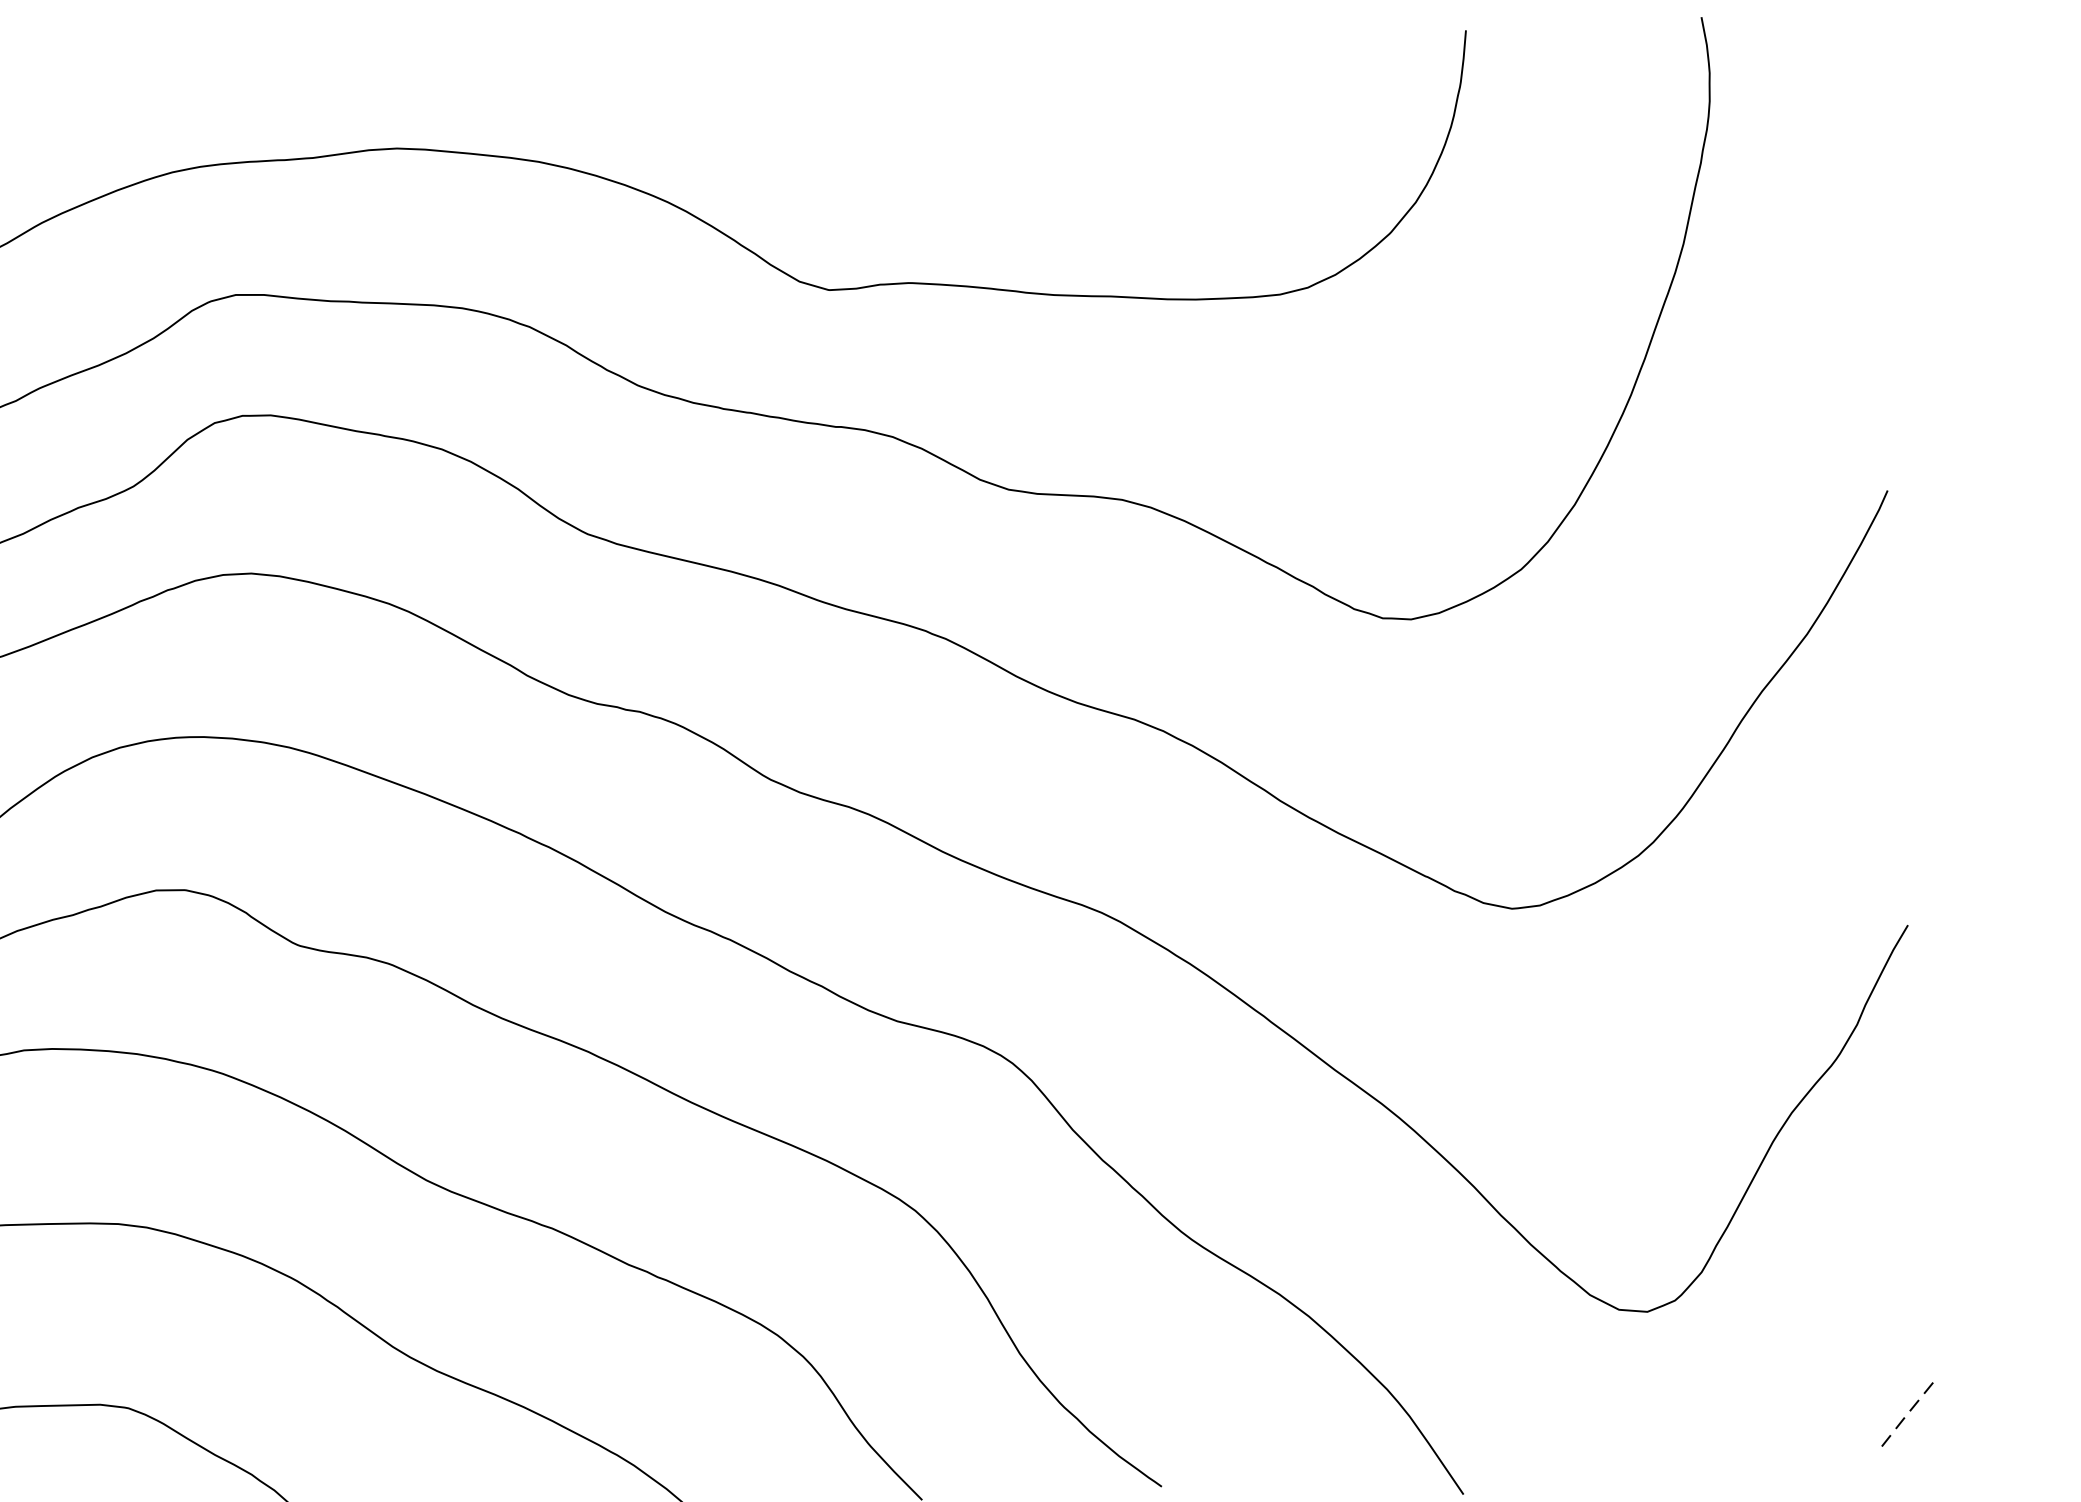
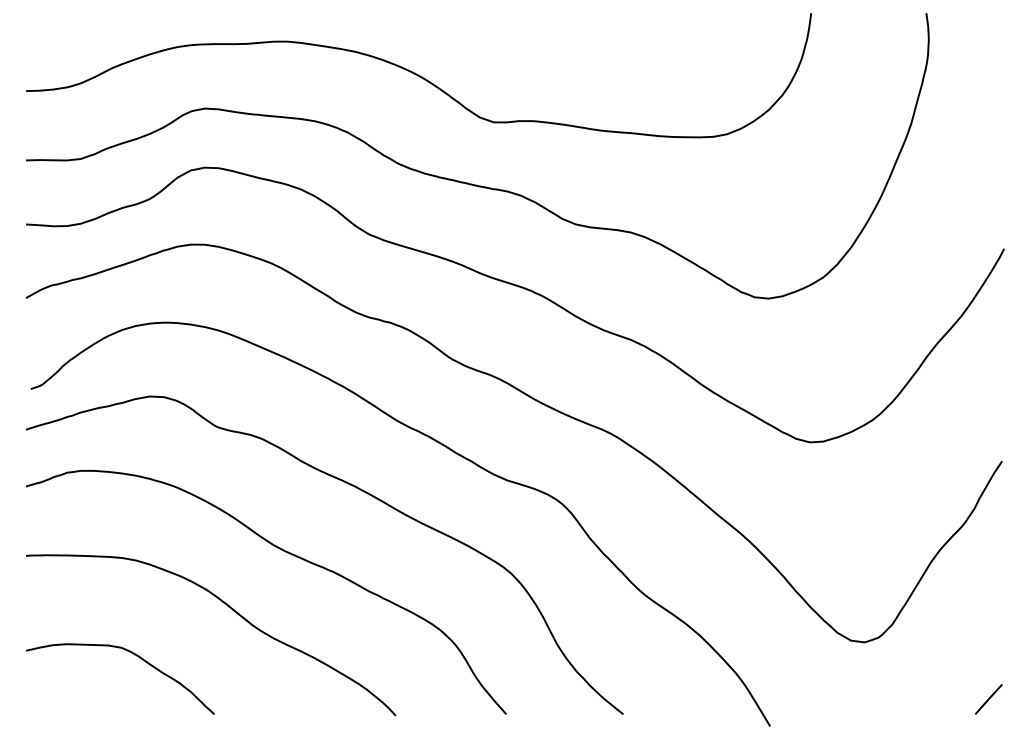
line: (1907, 1414) -> (988, 699), dashed -> solid

